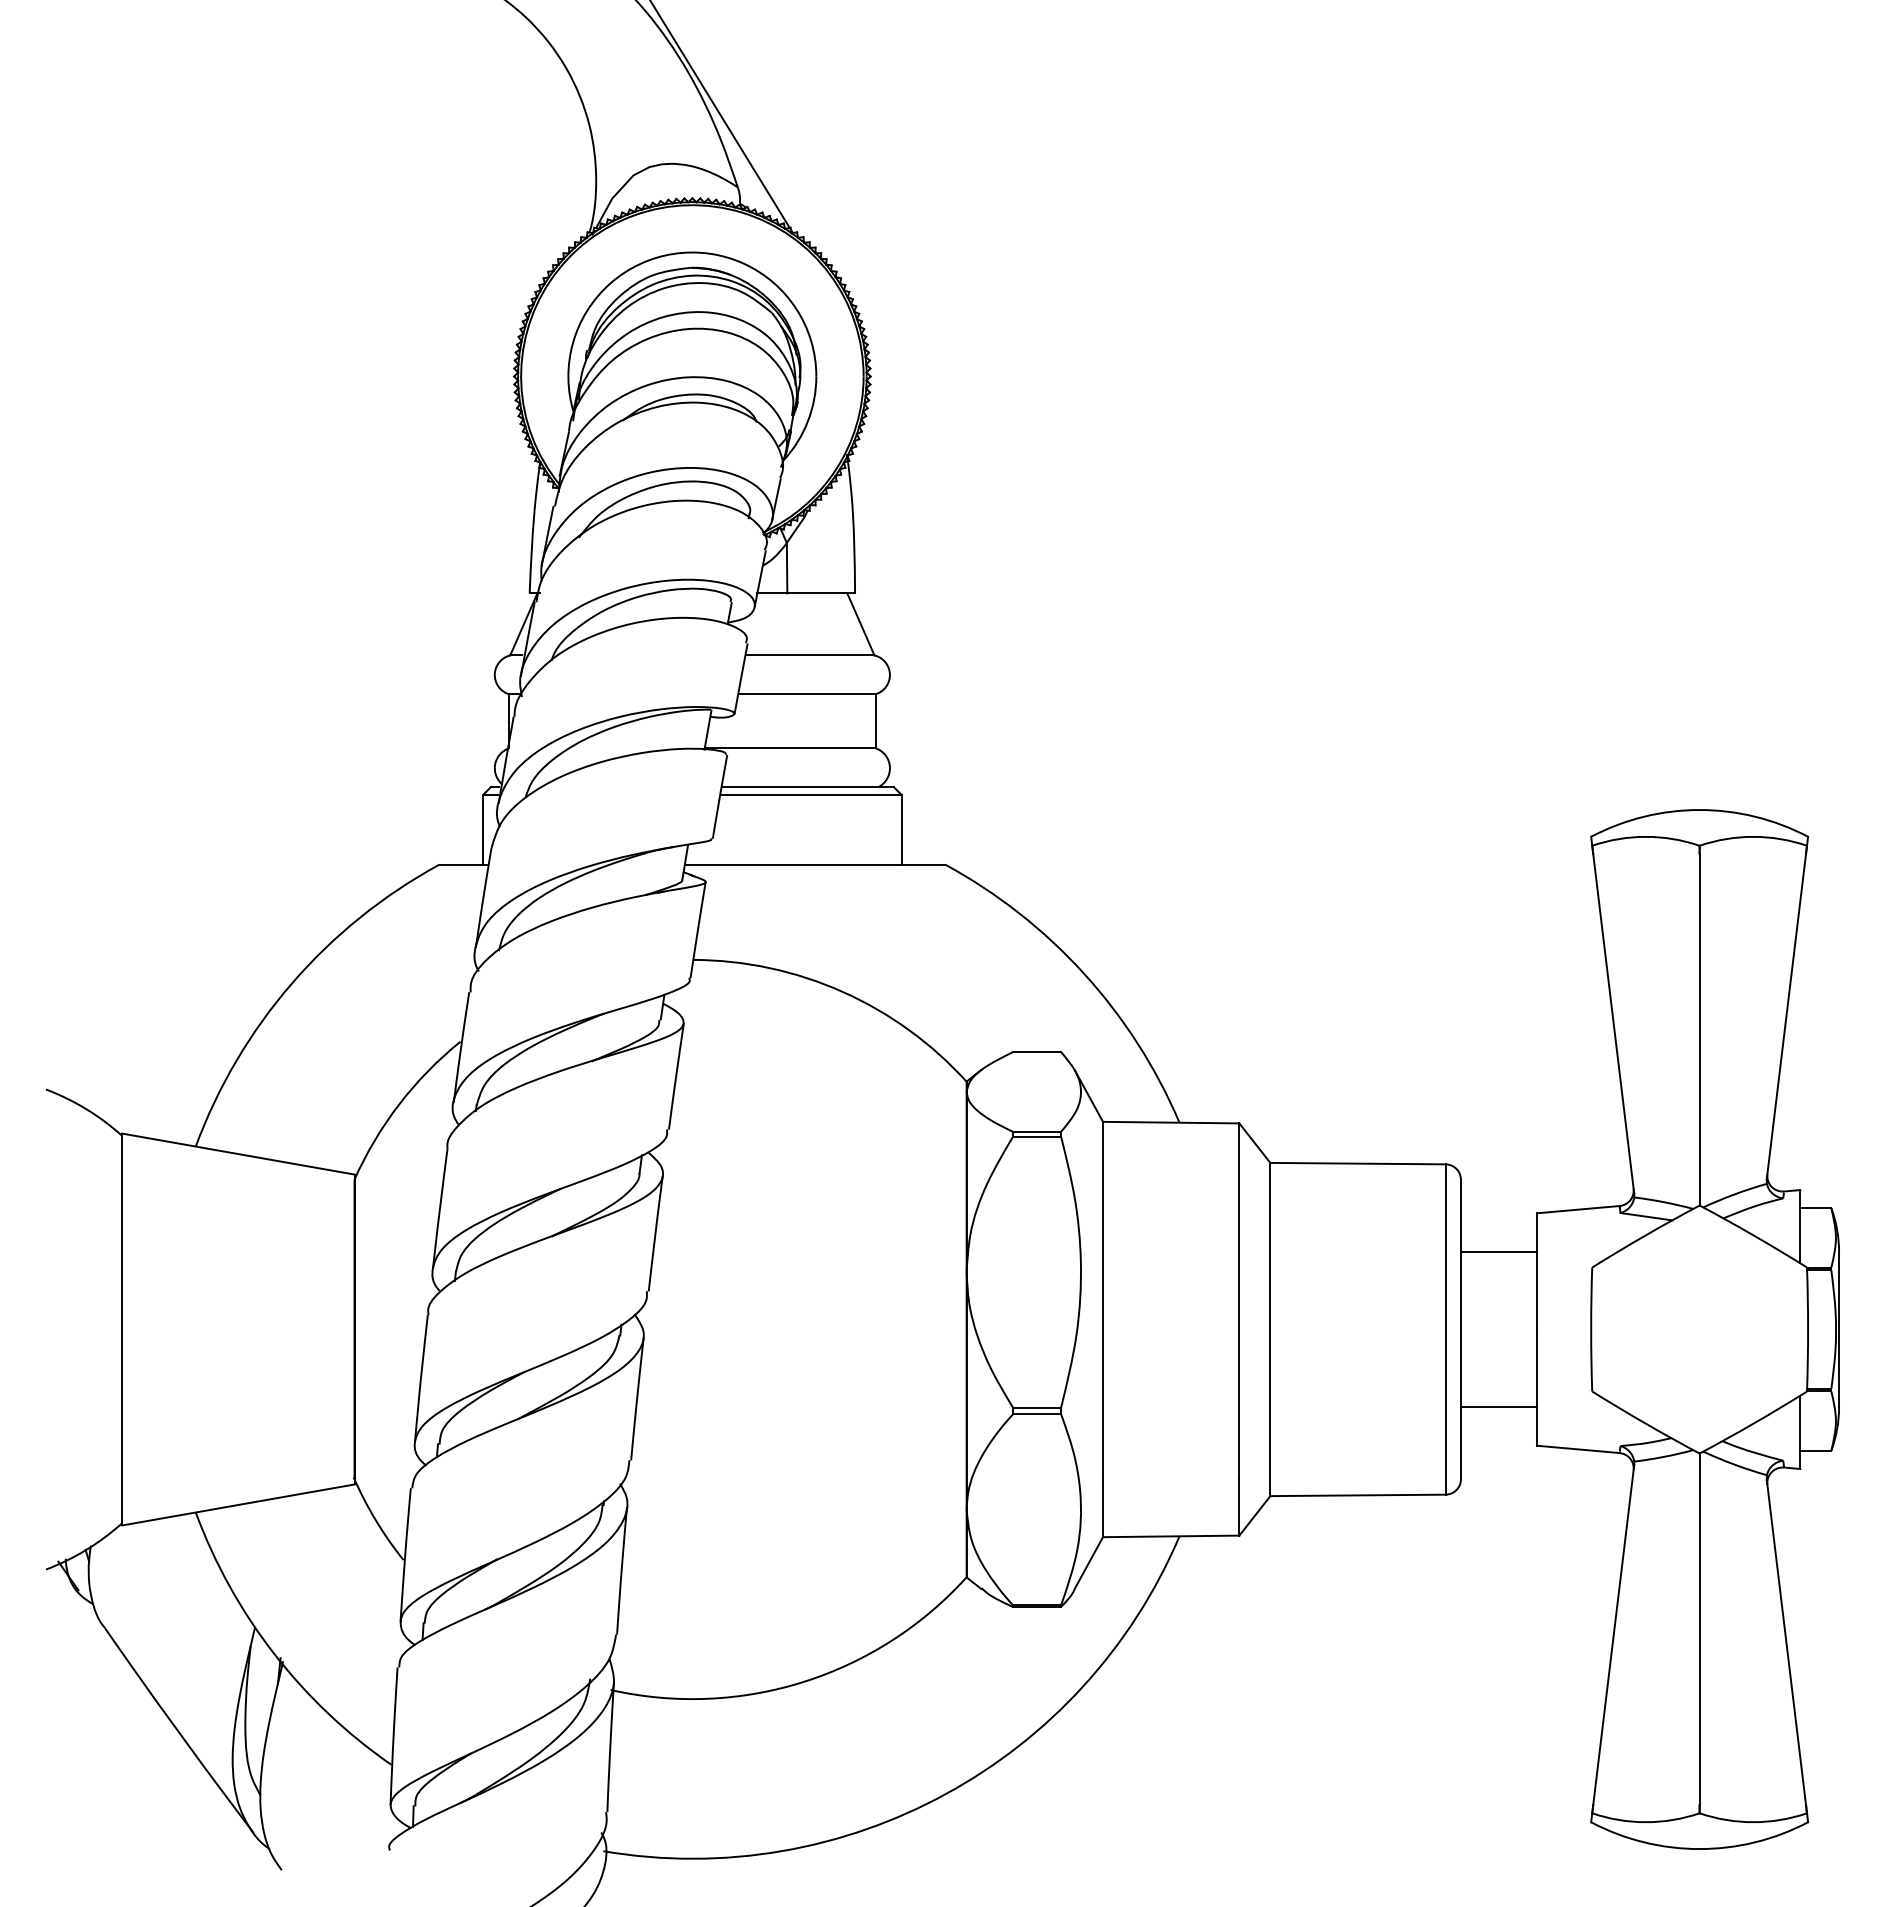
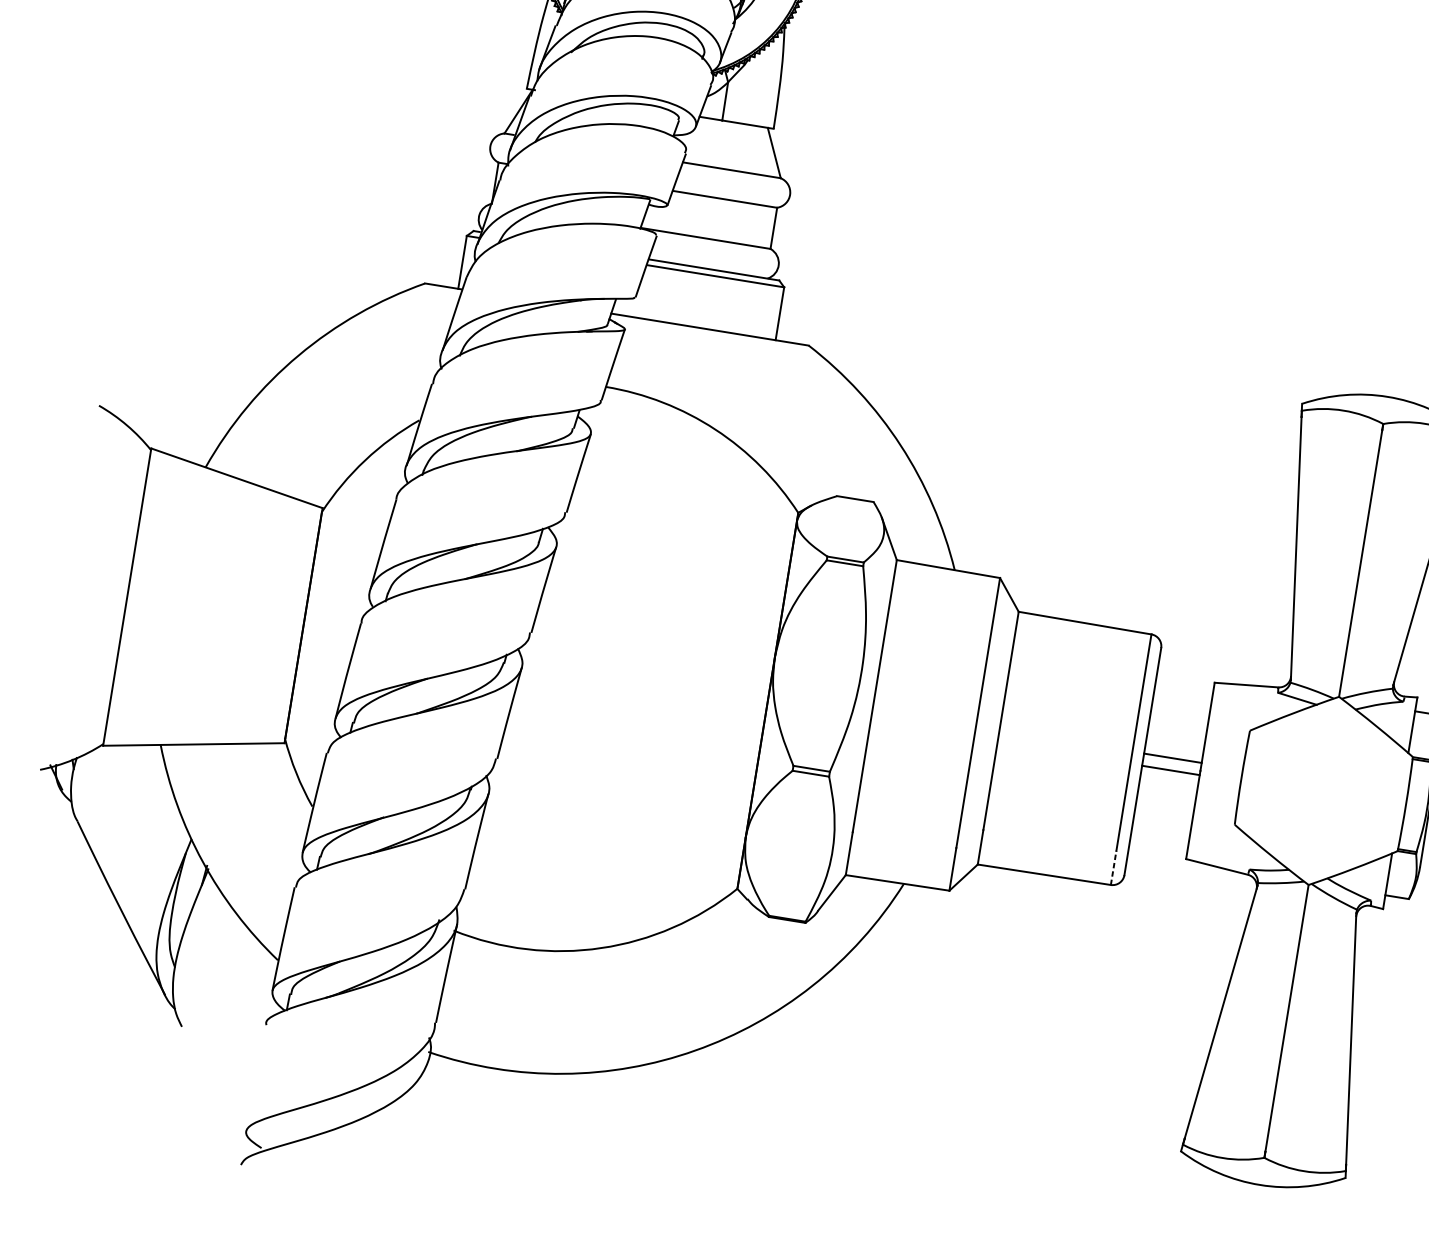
line: (1498, 1252) -> (1170, 770), moved
line: (1498, 1407) -> (1172, 758), moved
line: (1445, 1472) -> (1113, 868), solid -> dashed

